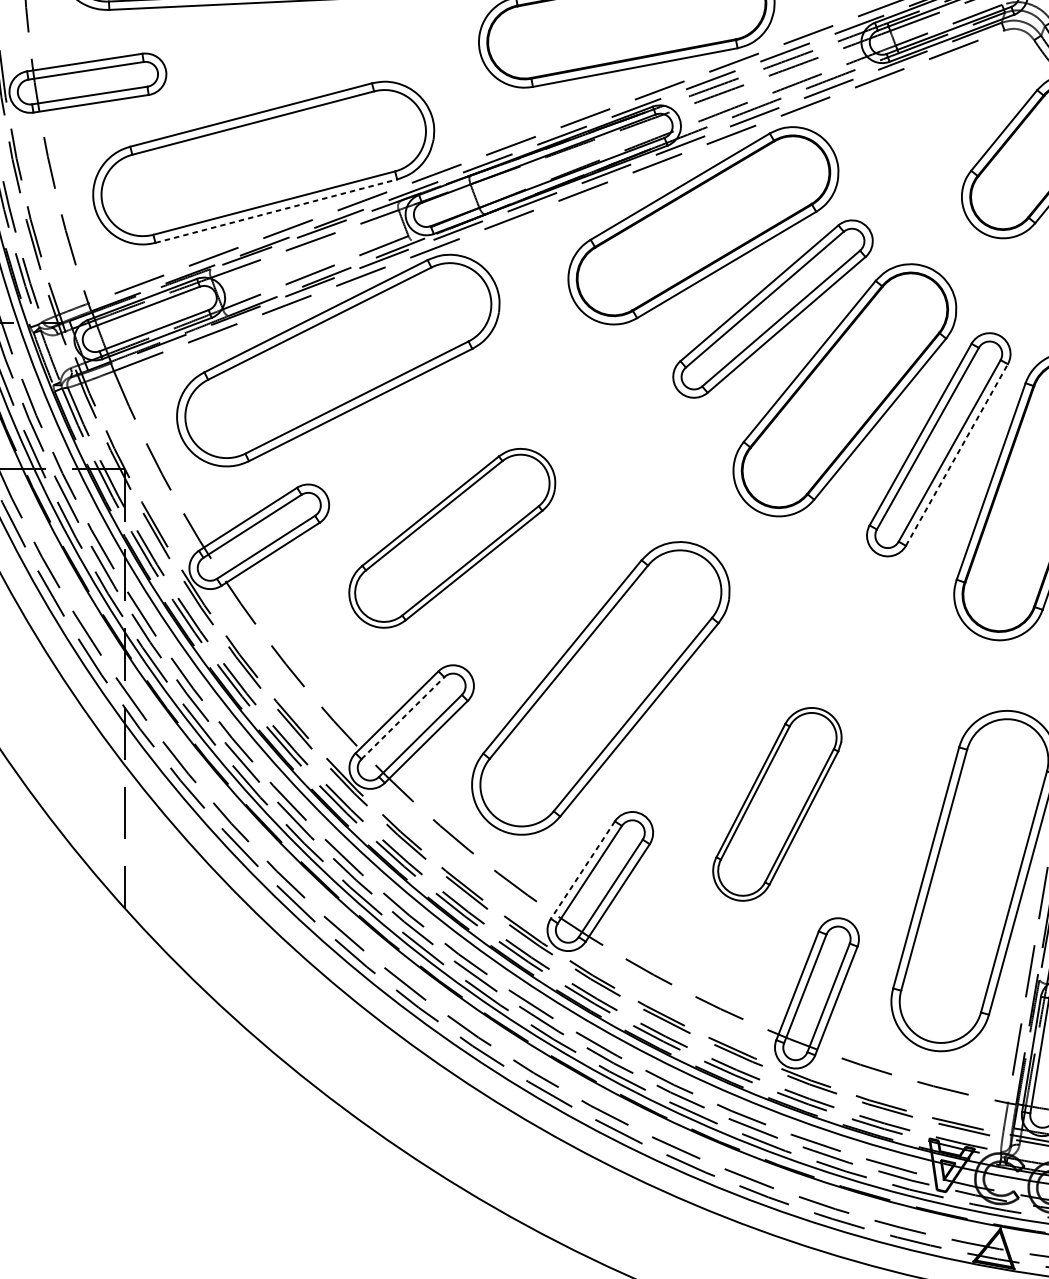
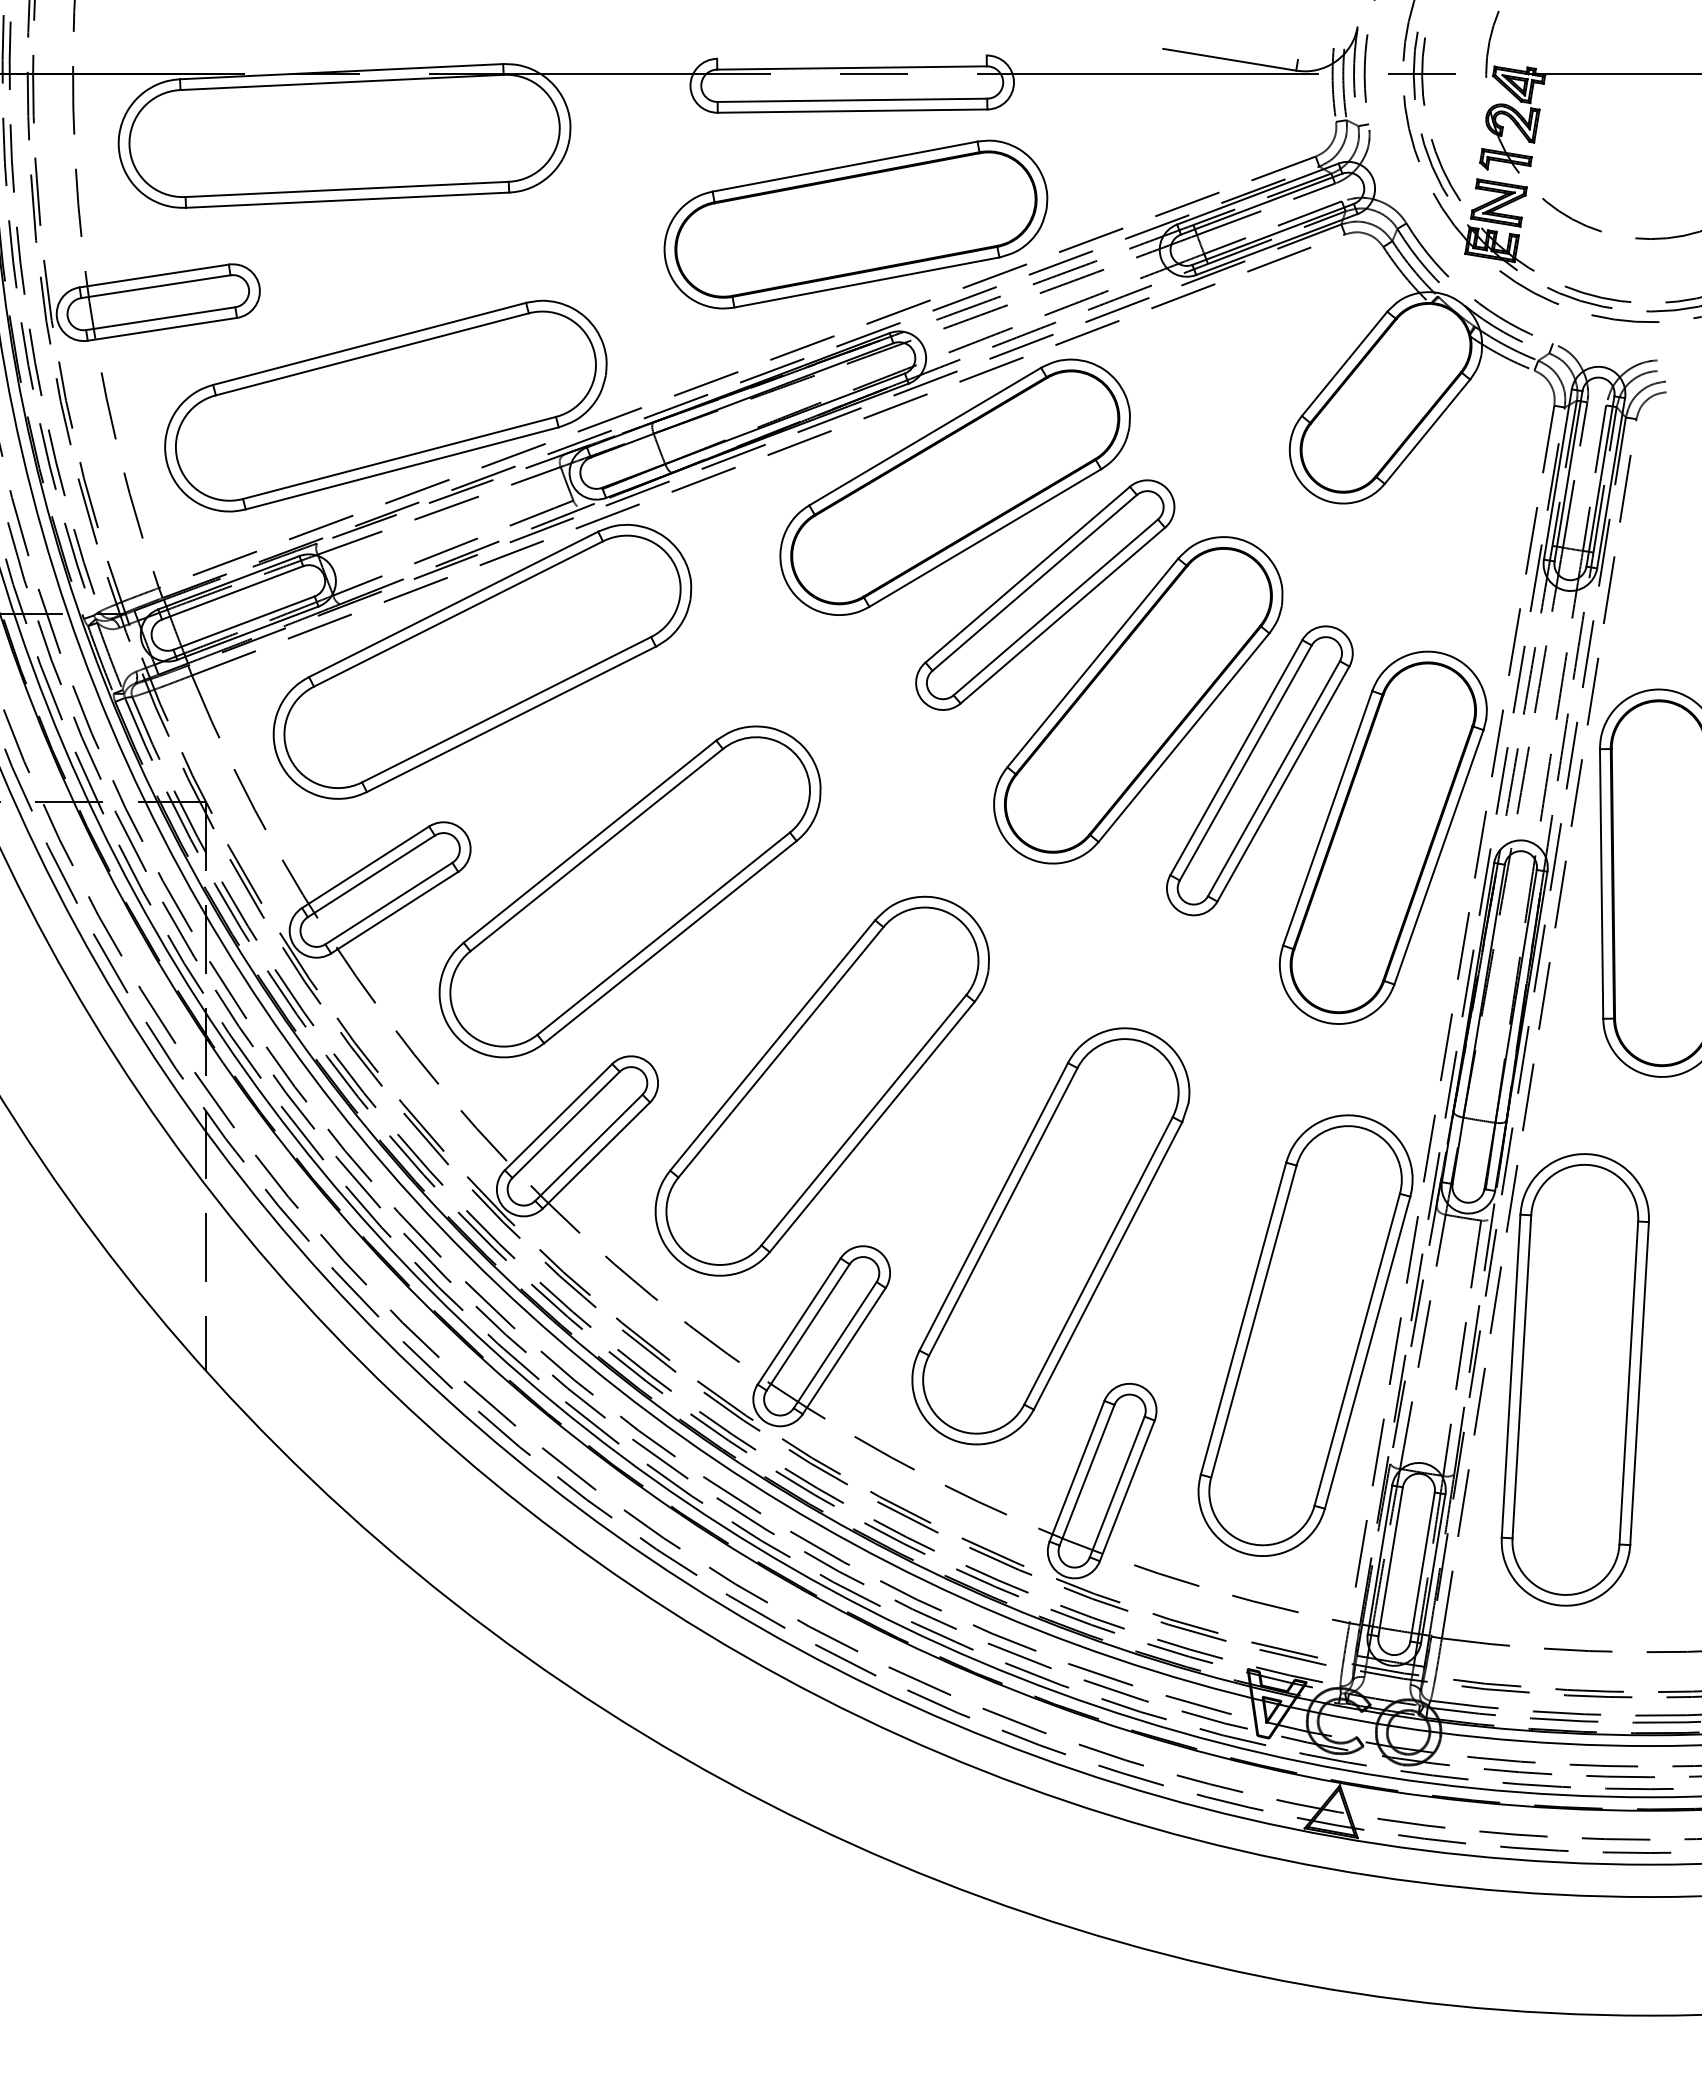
line: (276, 211) -> (402, 468), dashed -> solid
line: (957, 455) -> (1283, 784), dashed -> solid
part: (451, 537) -> (629, 891), size x1.43
line: (403, 717) -> (566, 1124), dashed -> solid
part: (777, 804) -> (1050, 1236), size x1.67
line: (582, 870) -> (798, 1321), dashed -> solid

